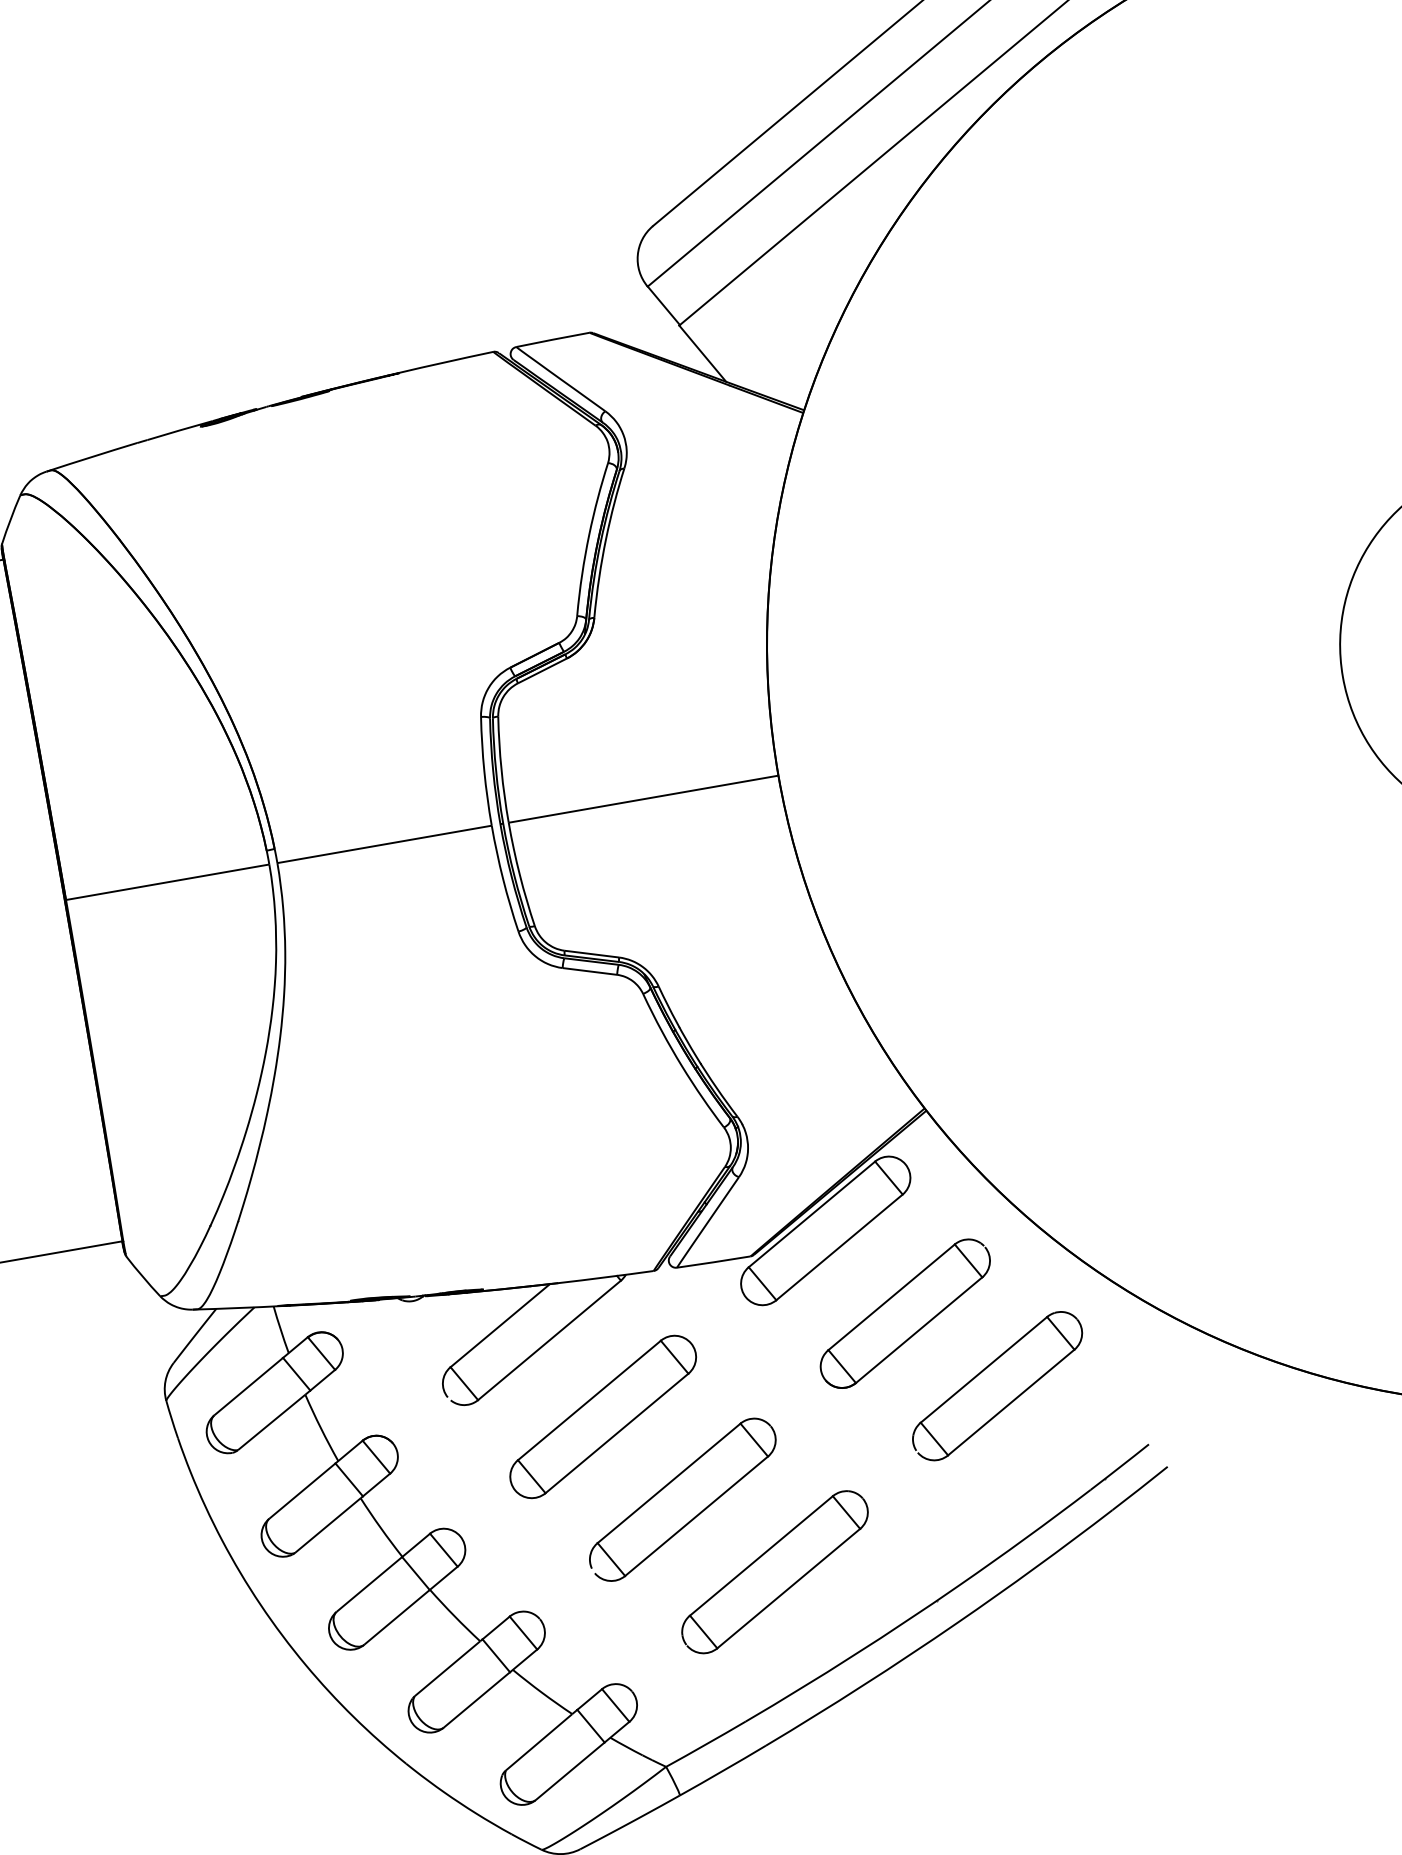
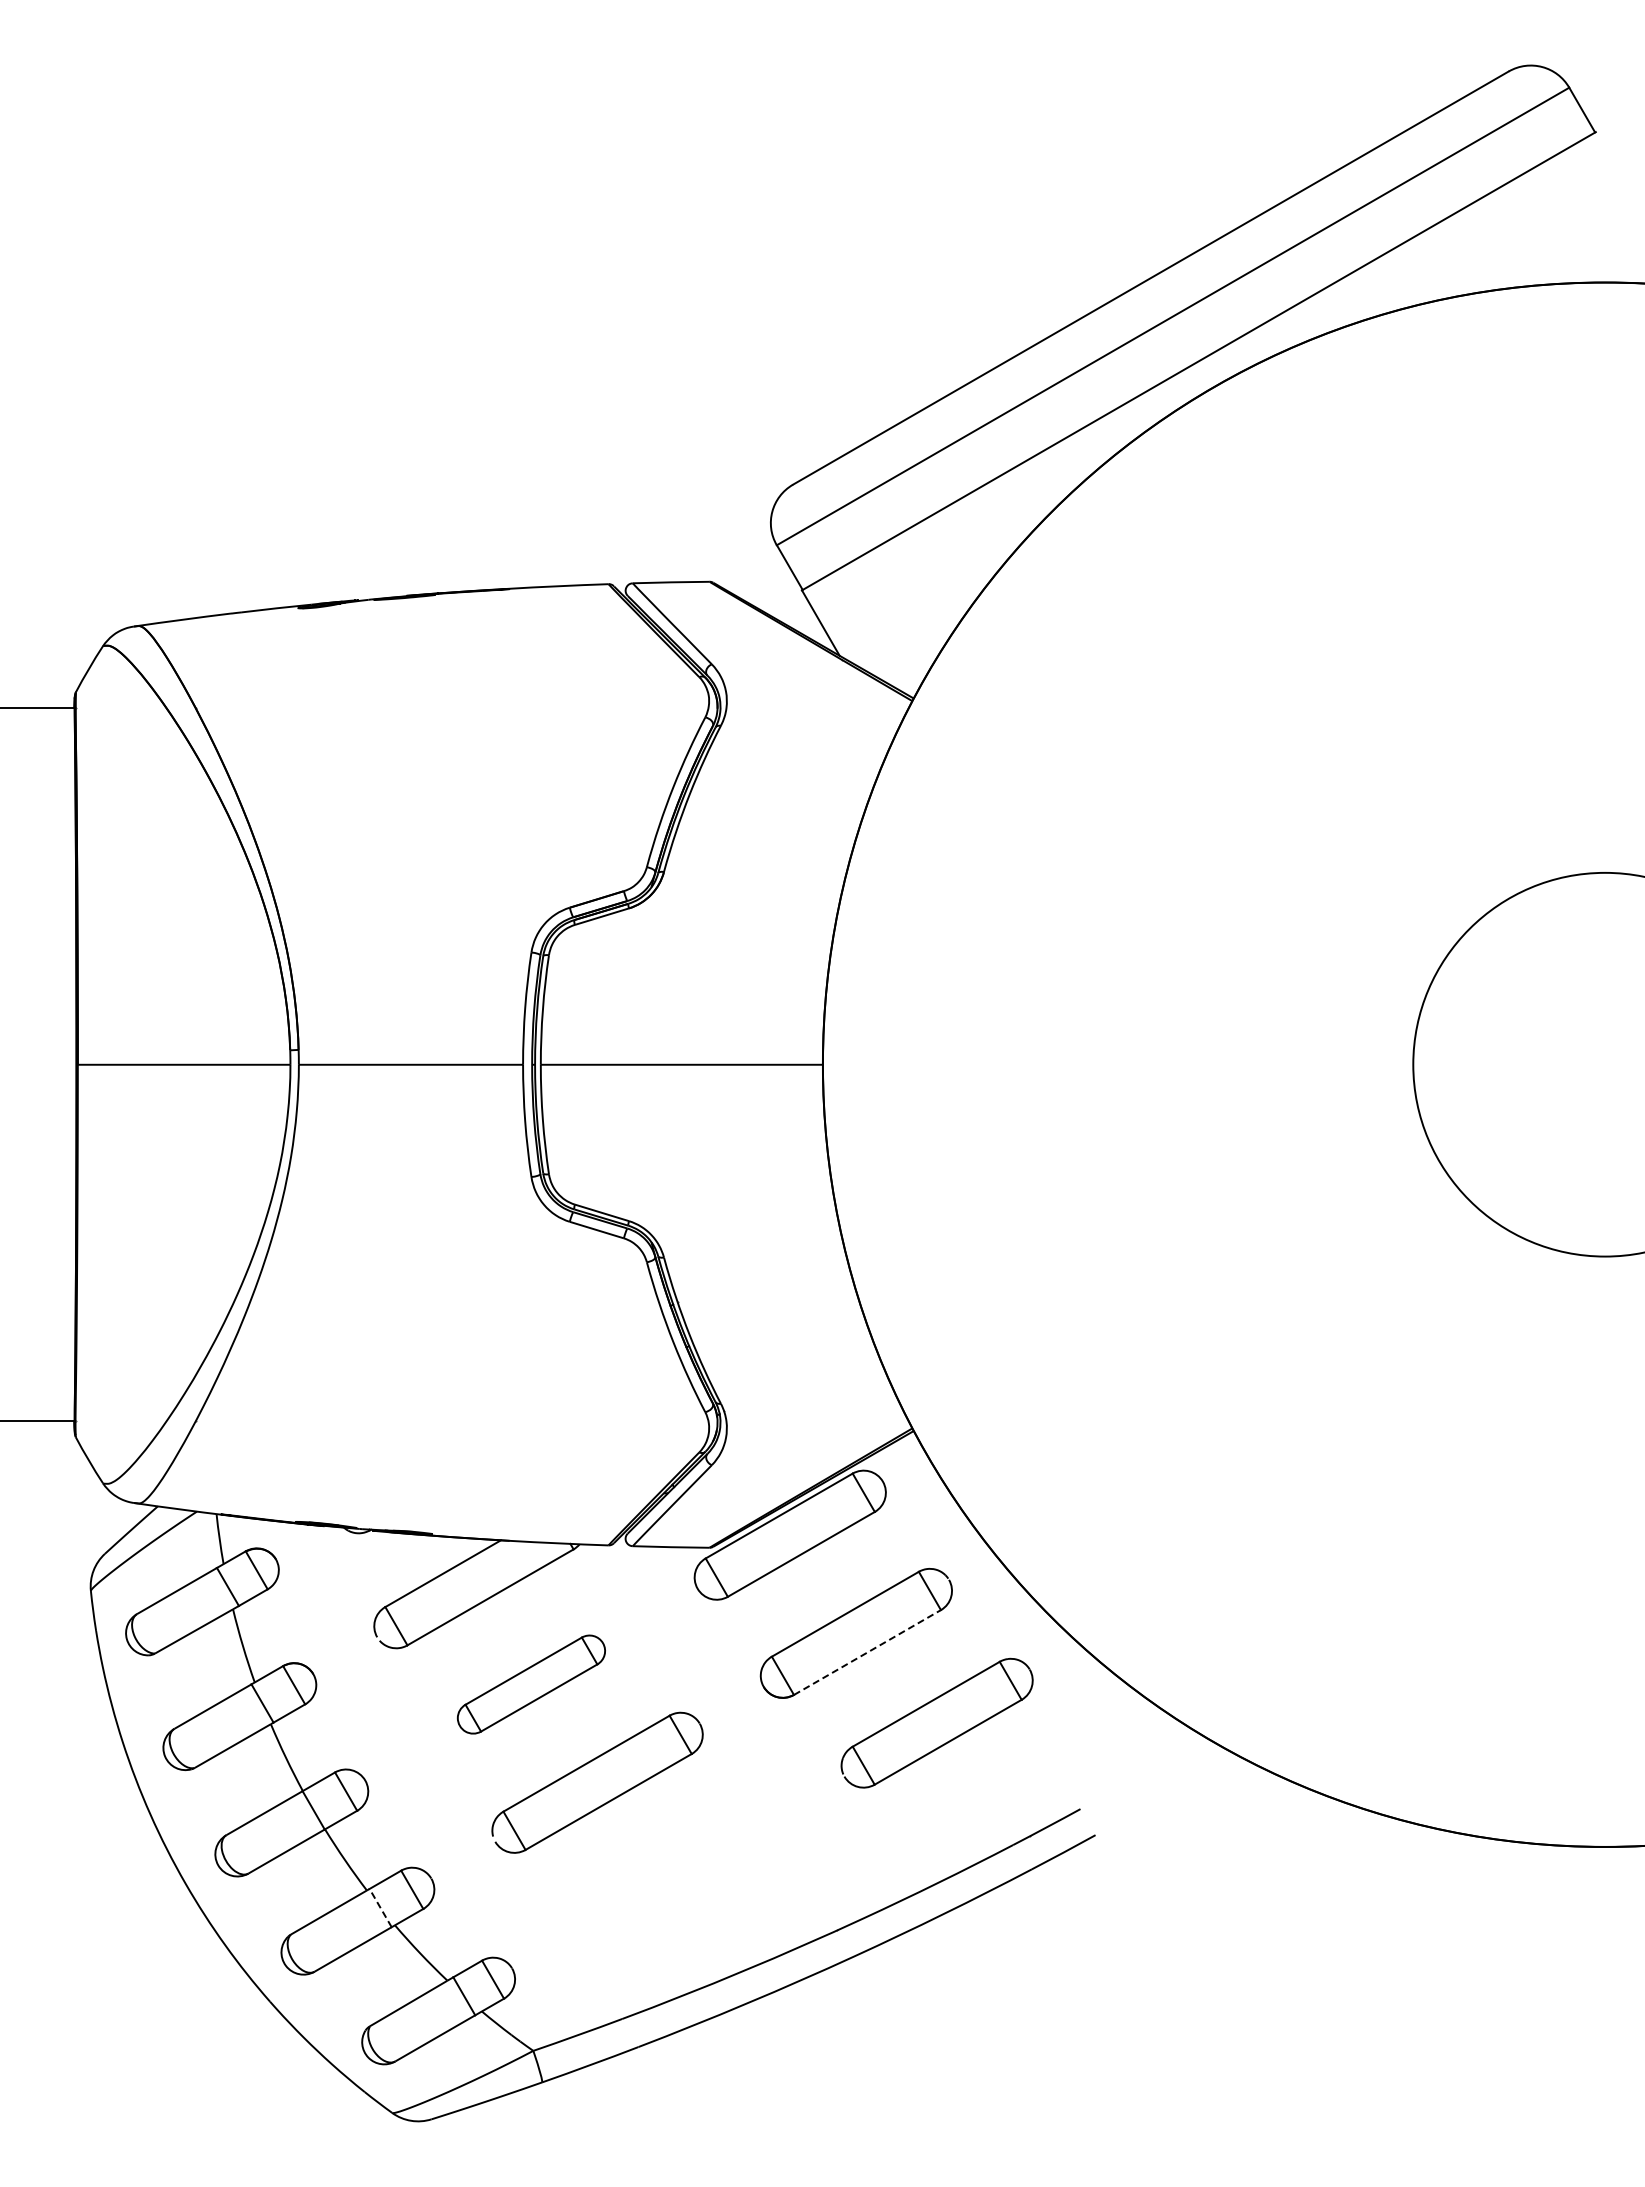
line: (919, 1330) -> (867, 1652), solid -> dashed
part: (603, 1416) -> (531, 1684), size x0.7
part: (775, 1572) -> (678, 1872), removed
line: (496, 1655) -> (380, 1907), solid -> dashed

